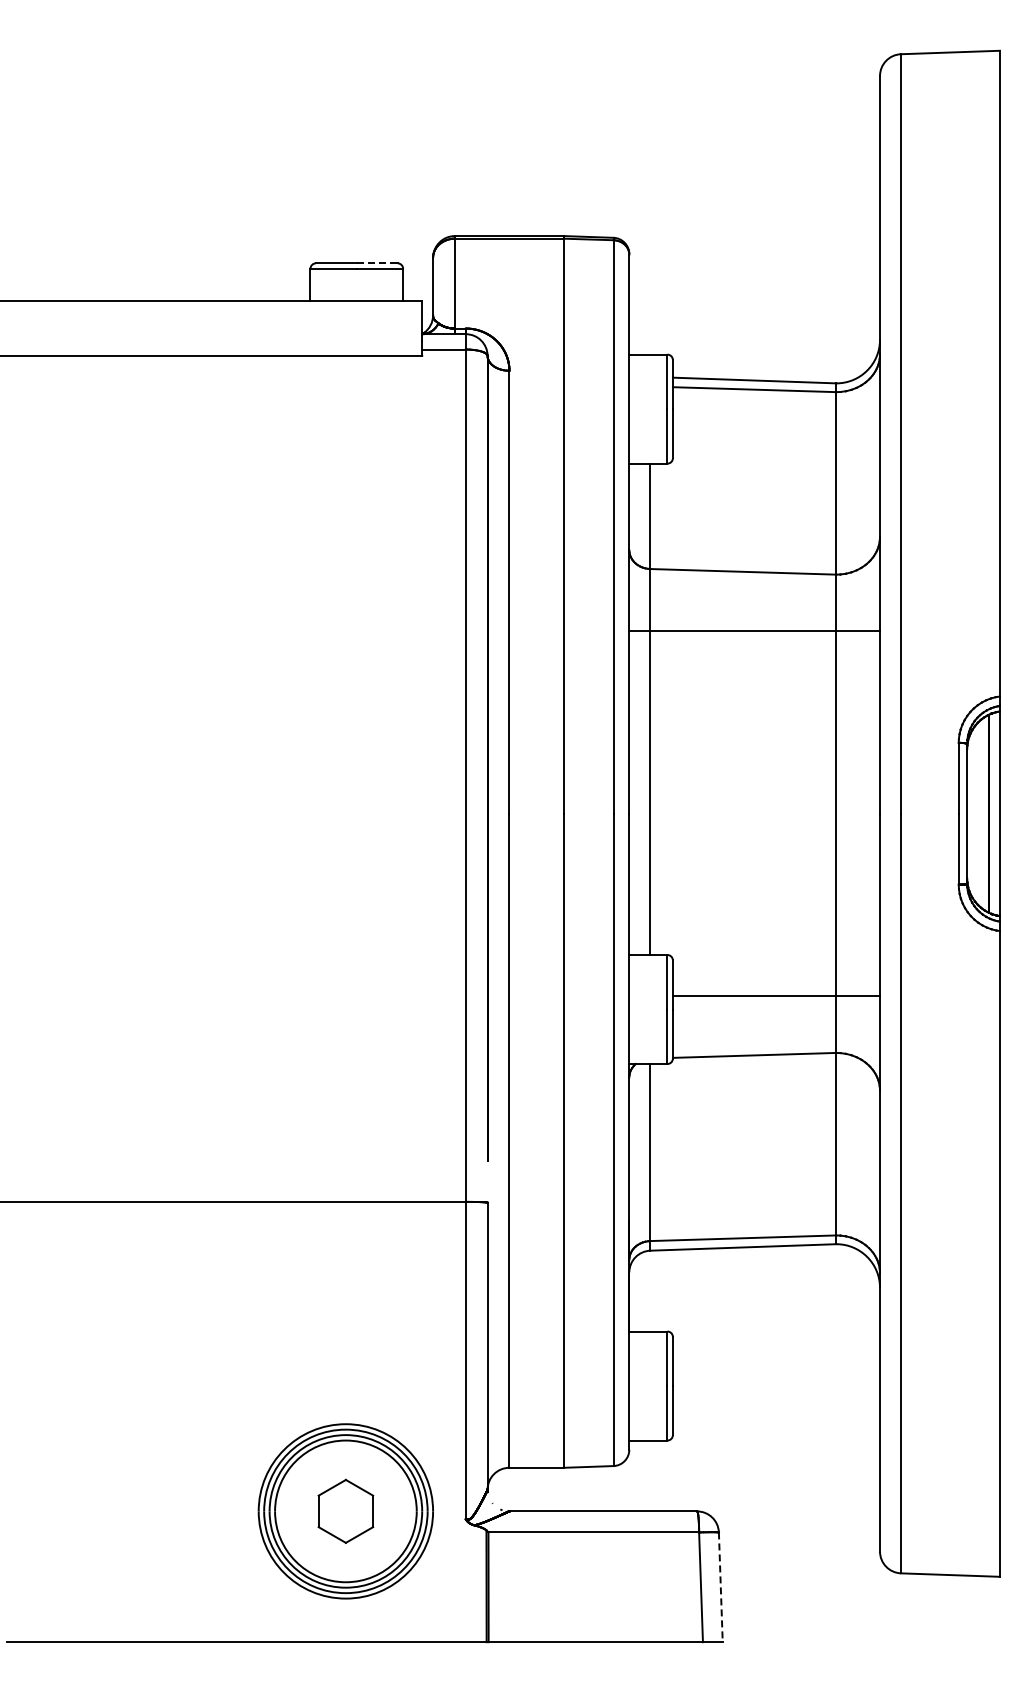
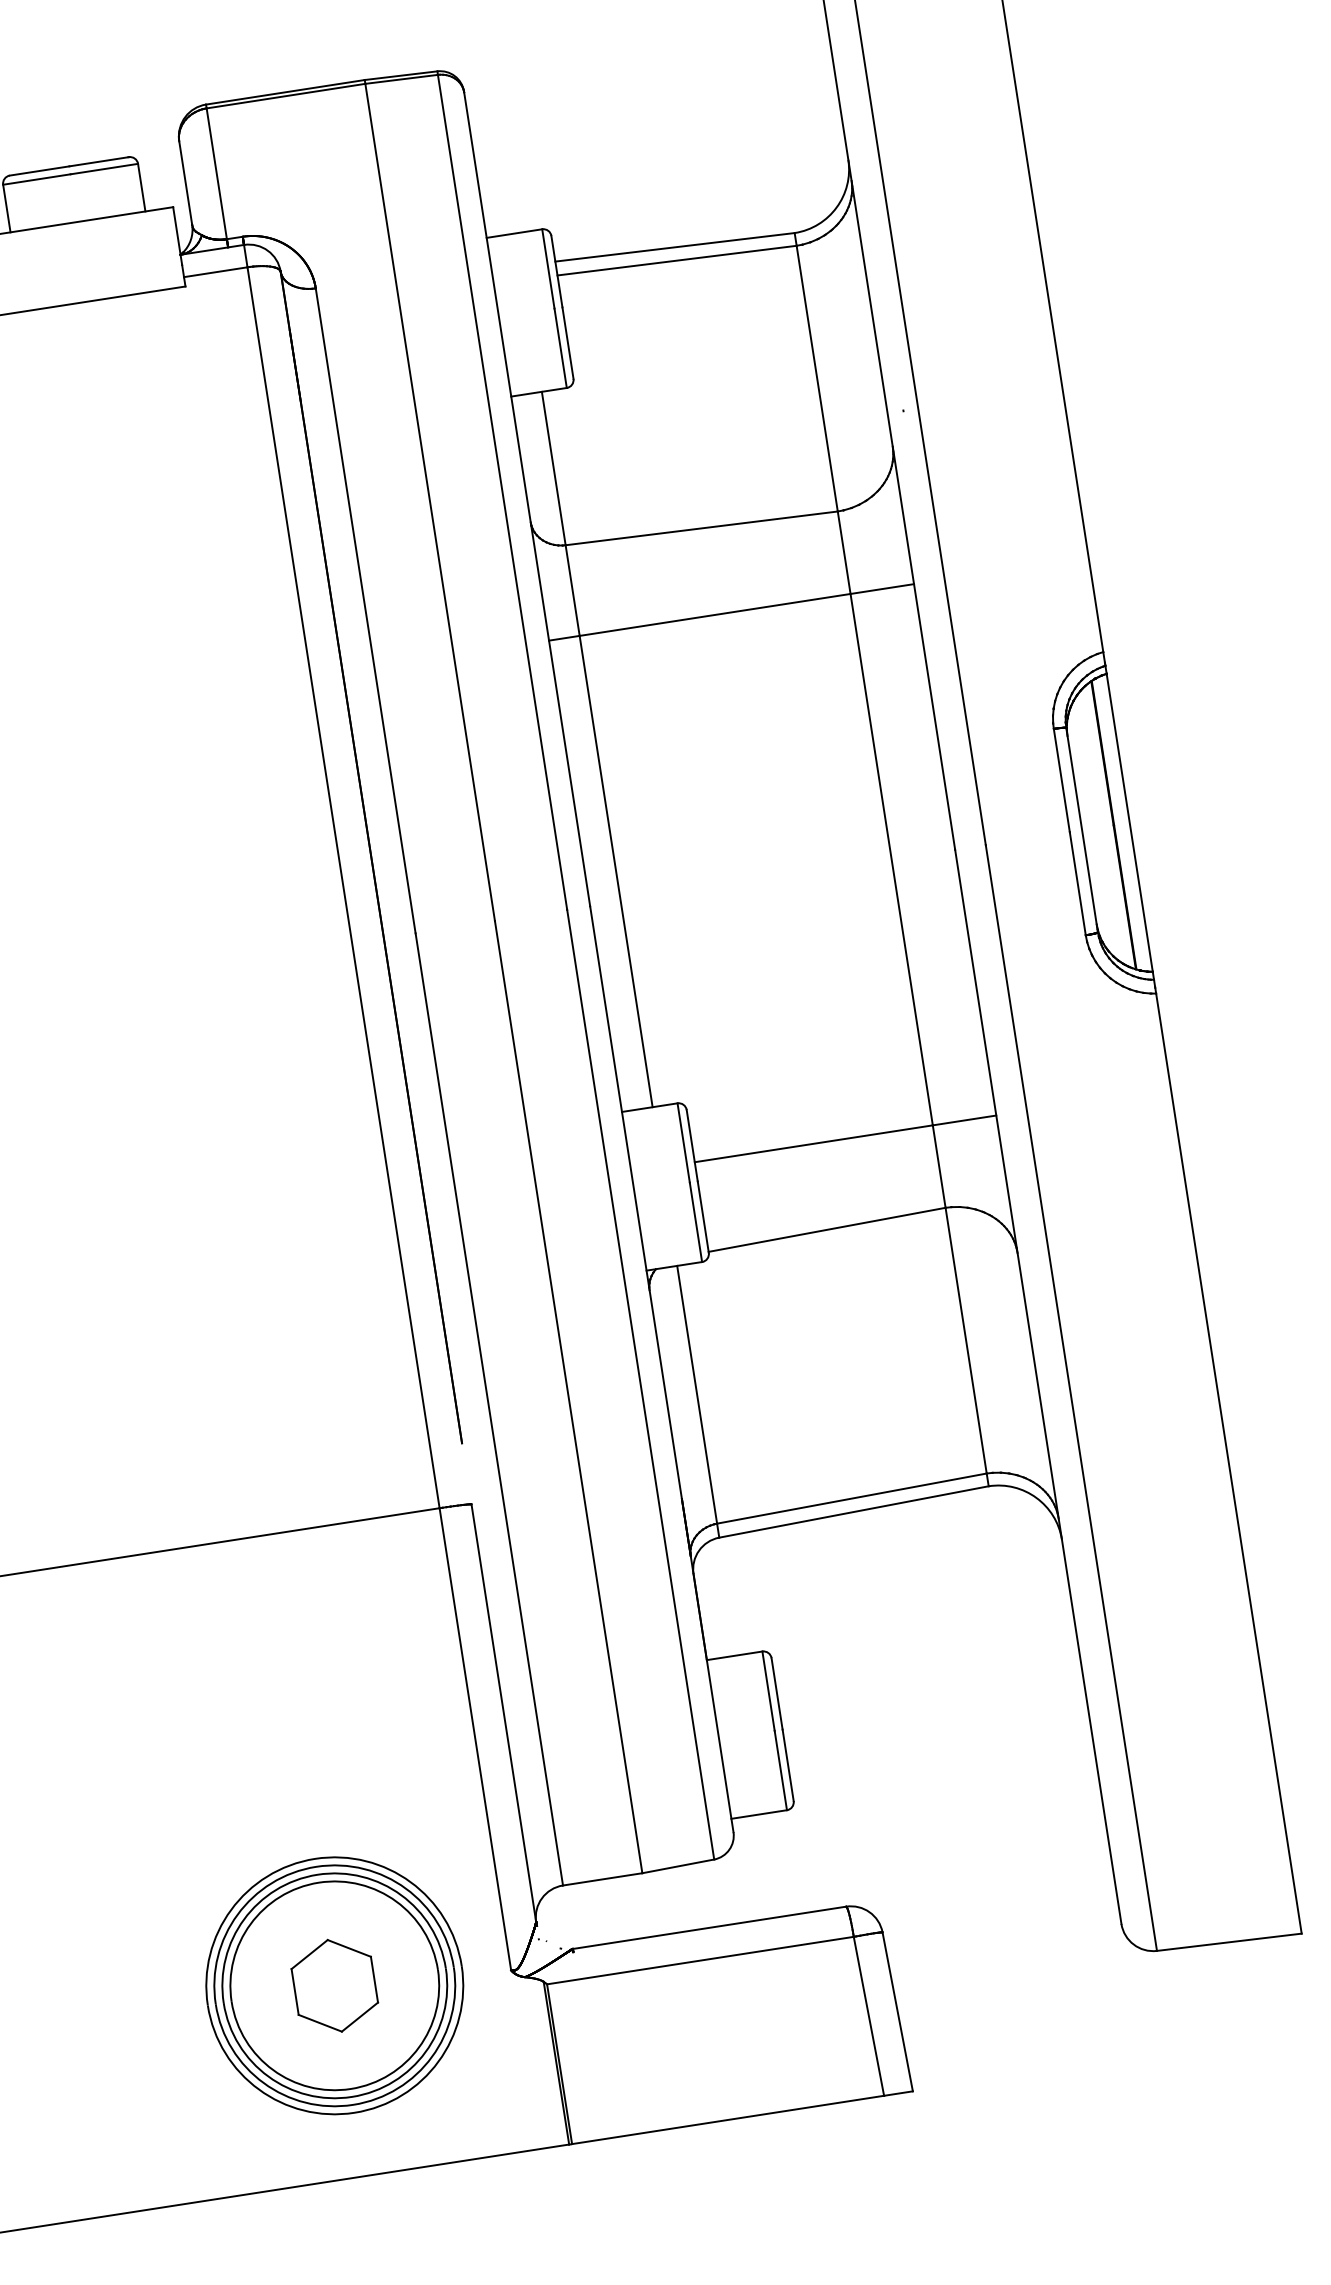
line: (377, 263) -> (99, 161), dashed -> solid
line: (720, 1587) -> (897, 2012), dashed -> solid

